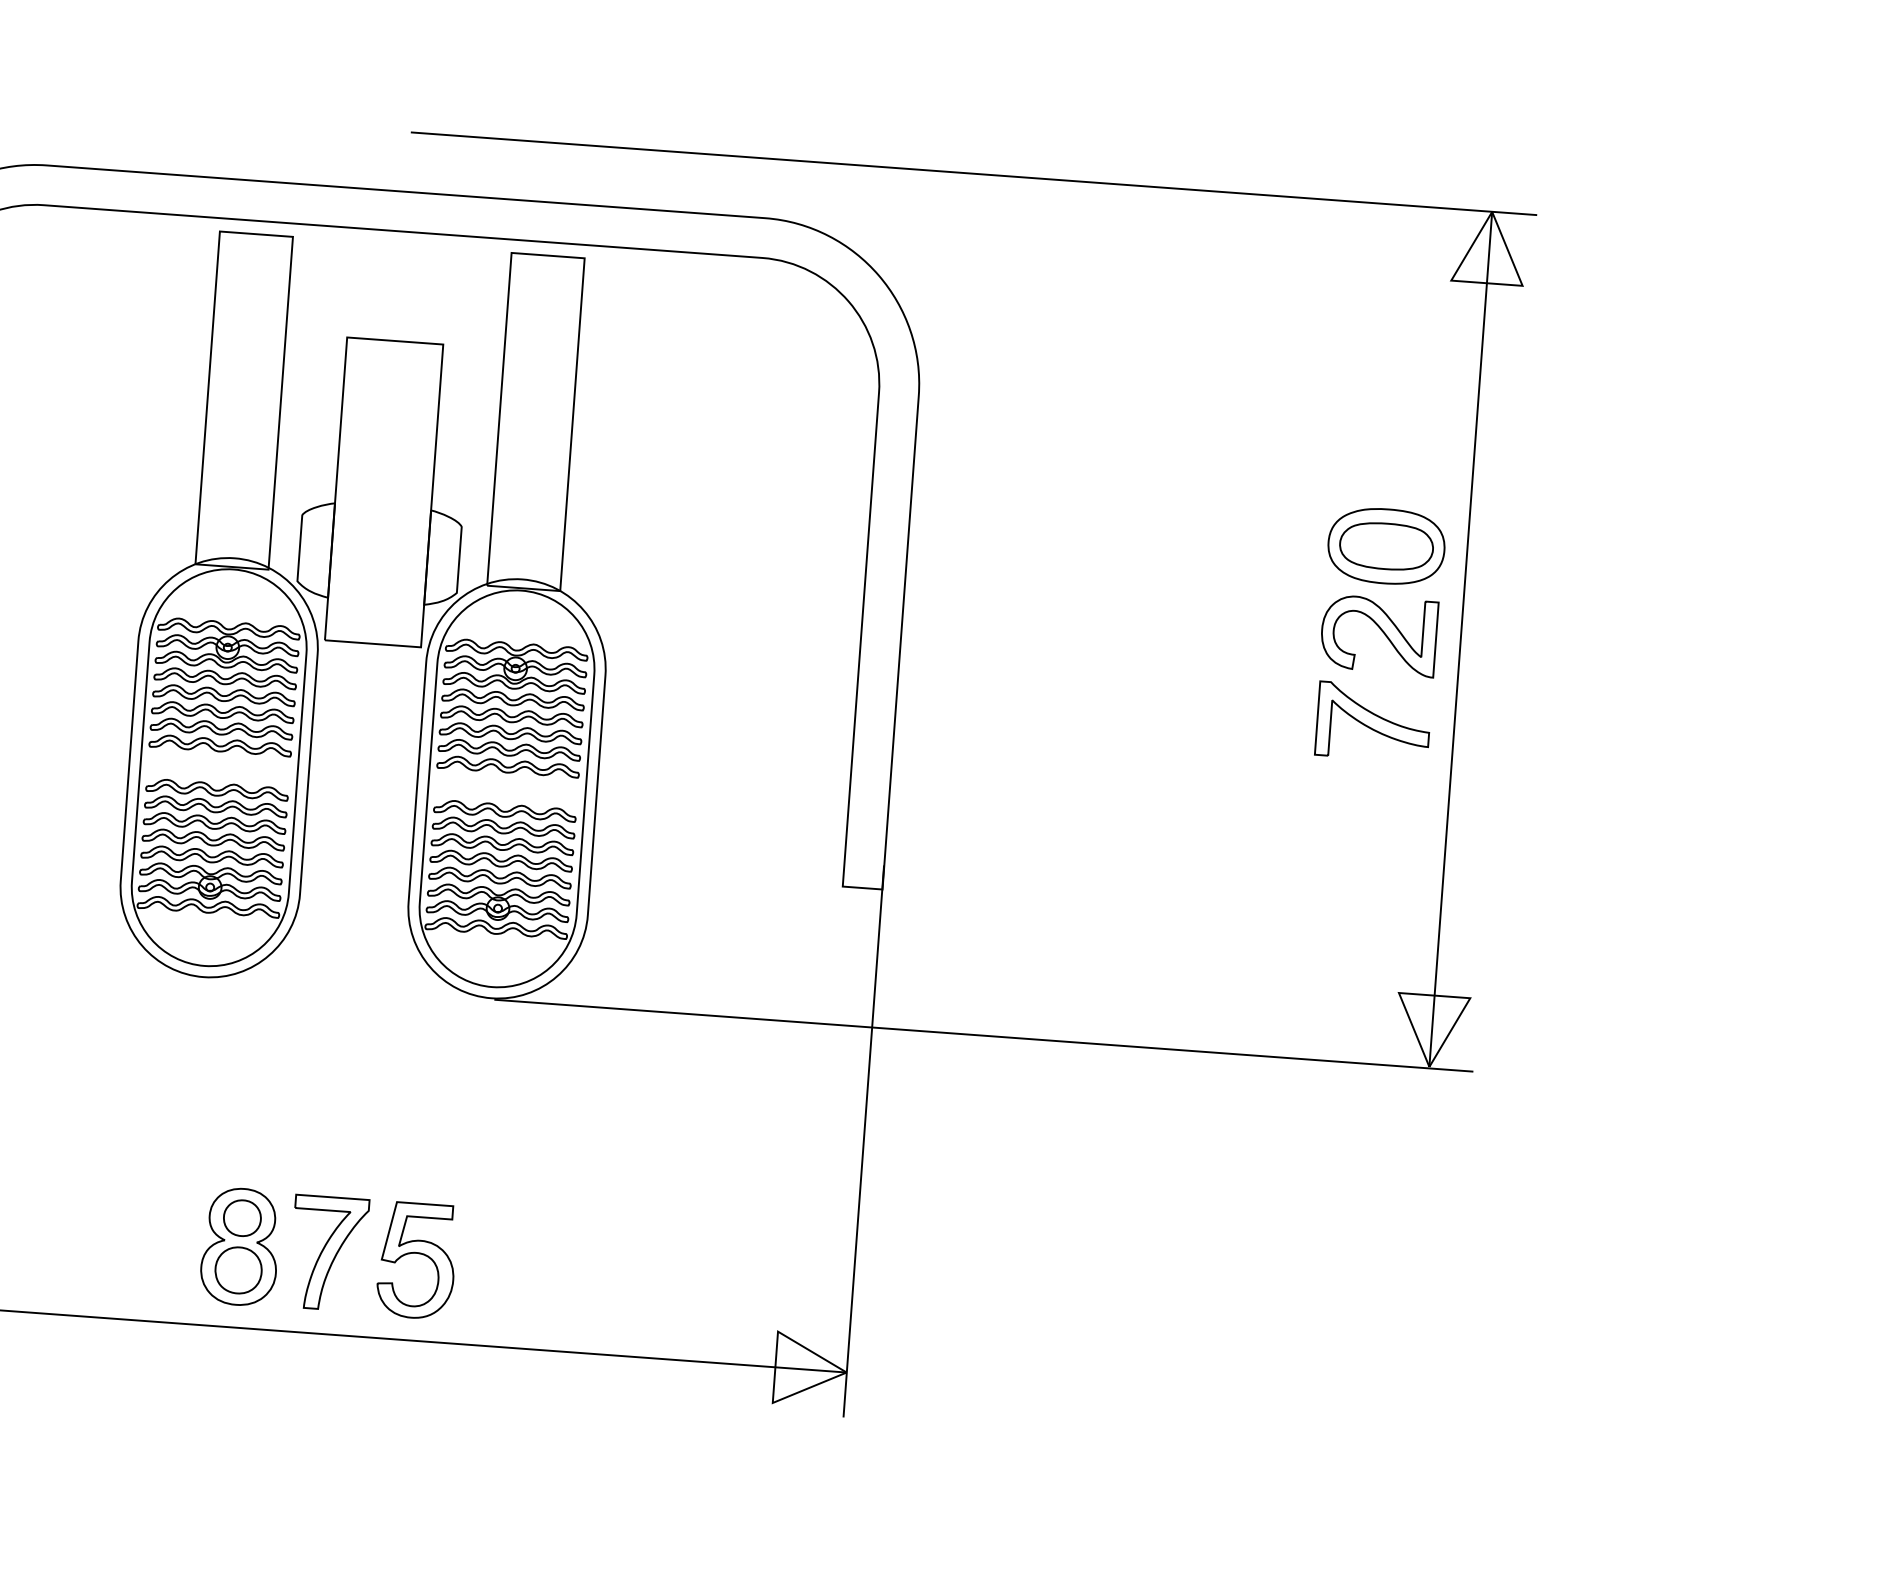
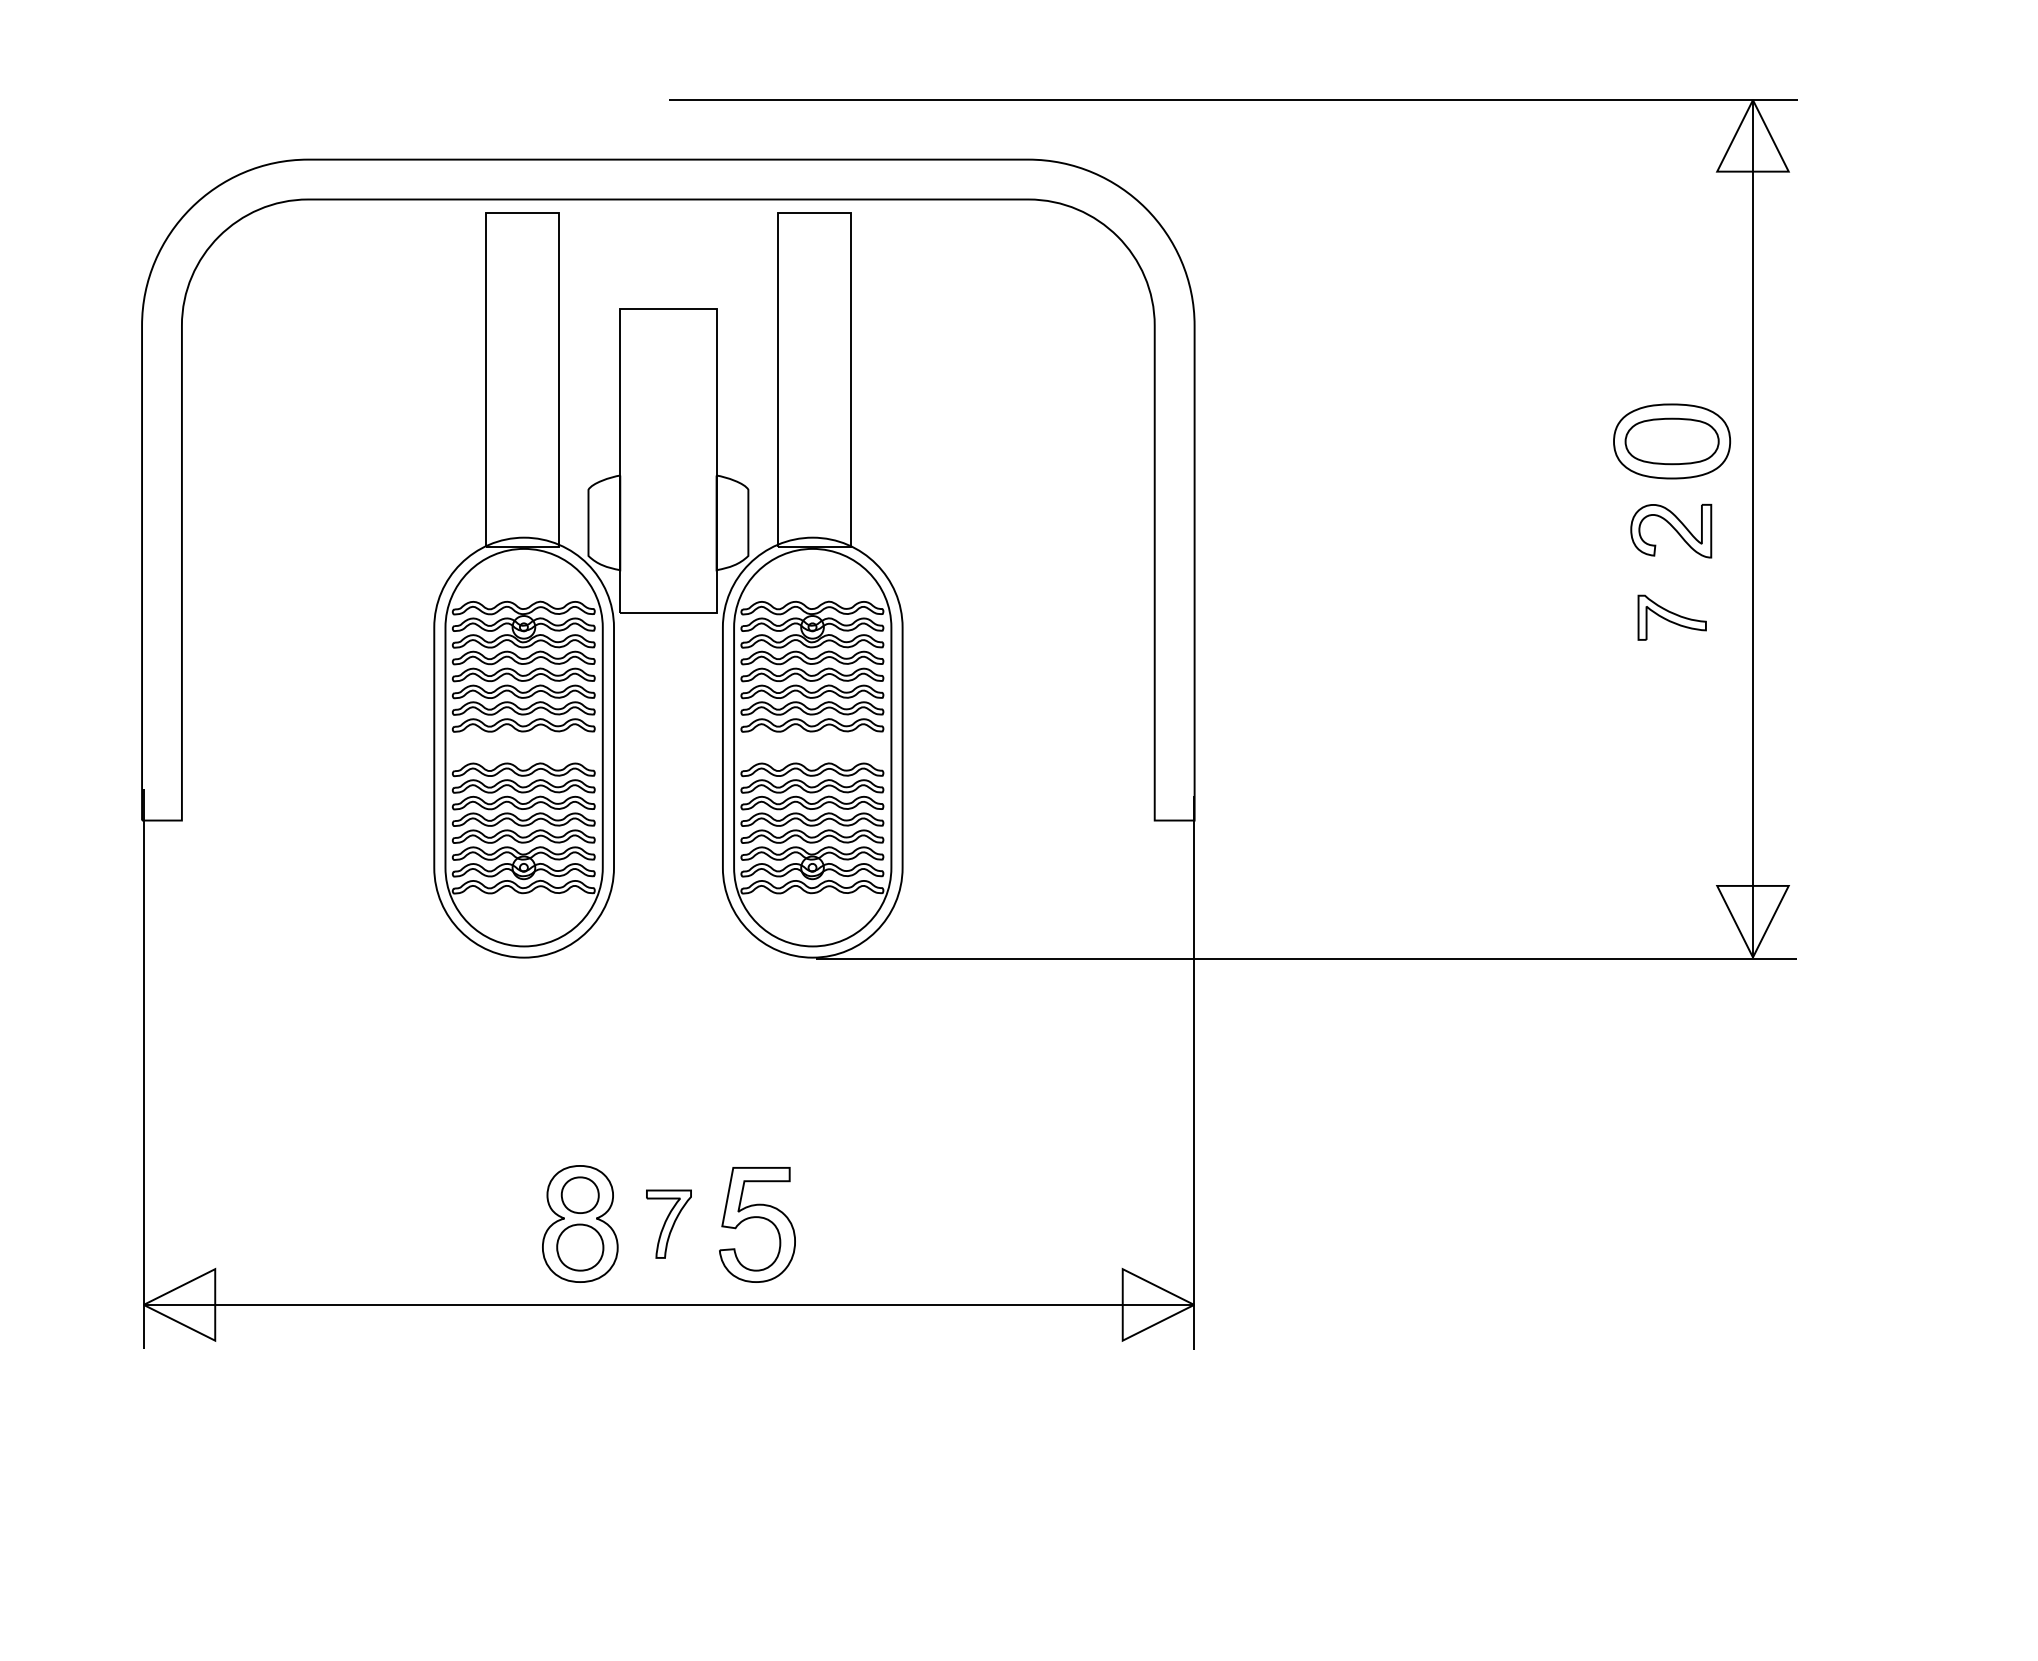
part: (1379, 635) -> (1671, 530), size x0.7
part: (1374, 722) -> (1672, 617), size x0.6
part: (328, 1253) -> (668, 1224), size x0.6

